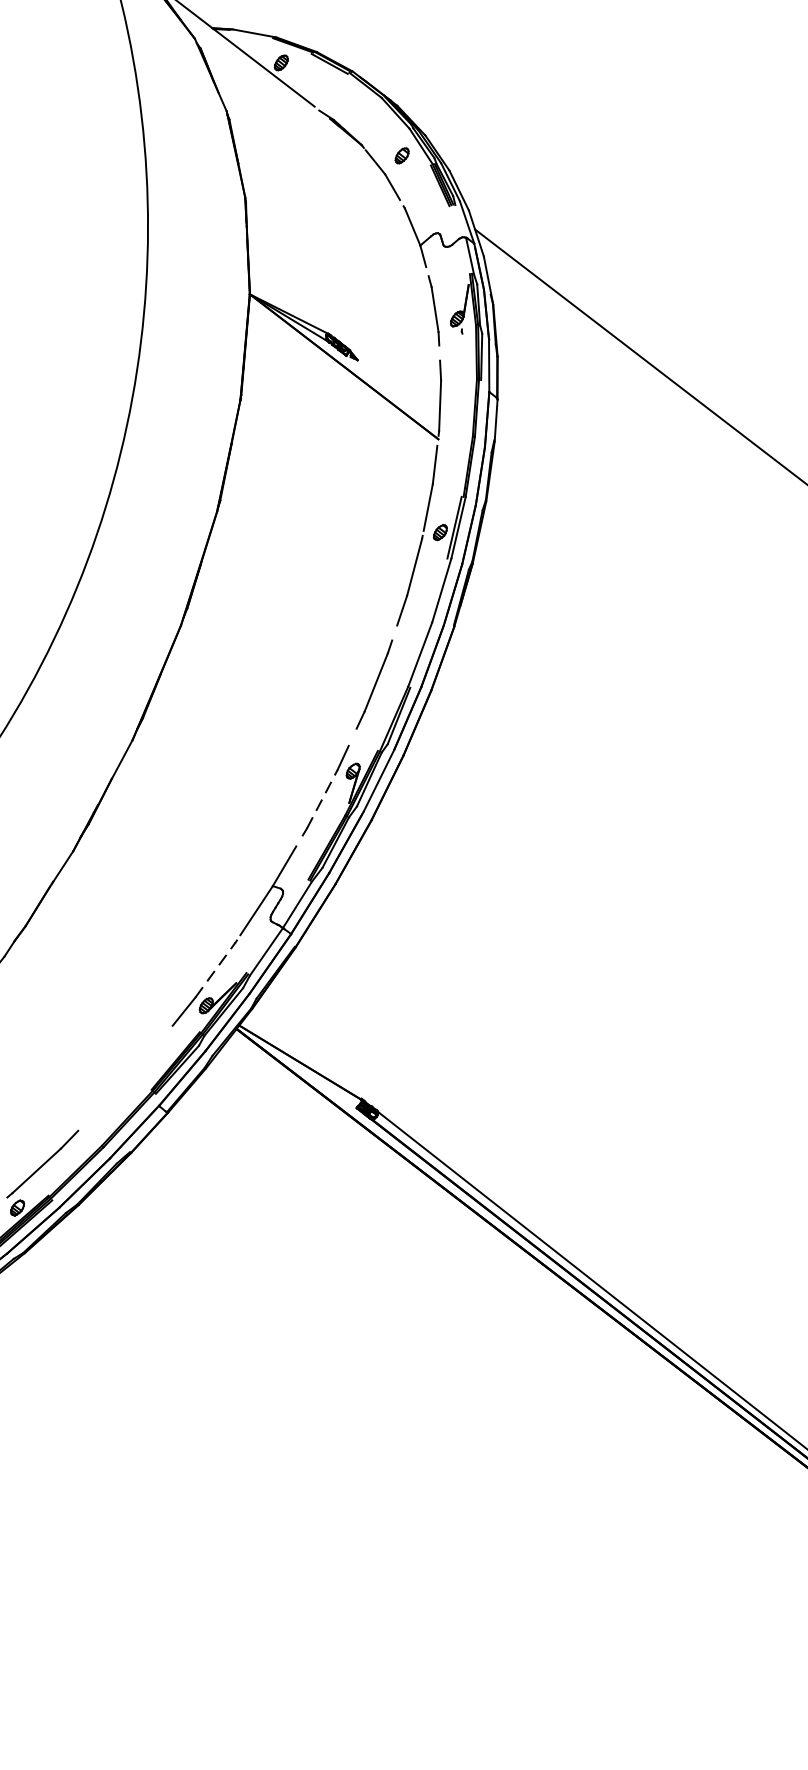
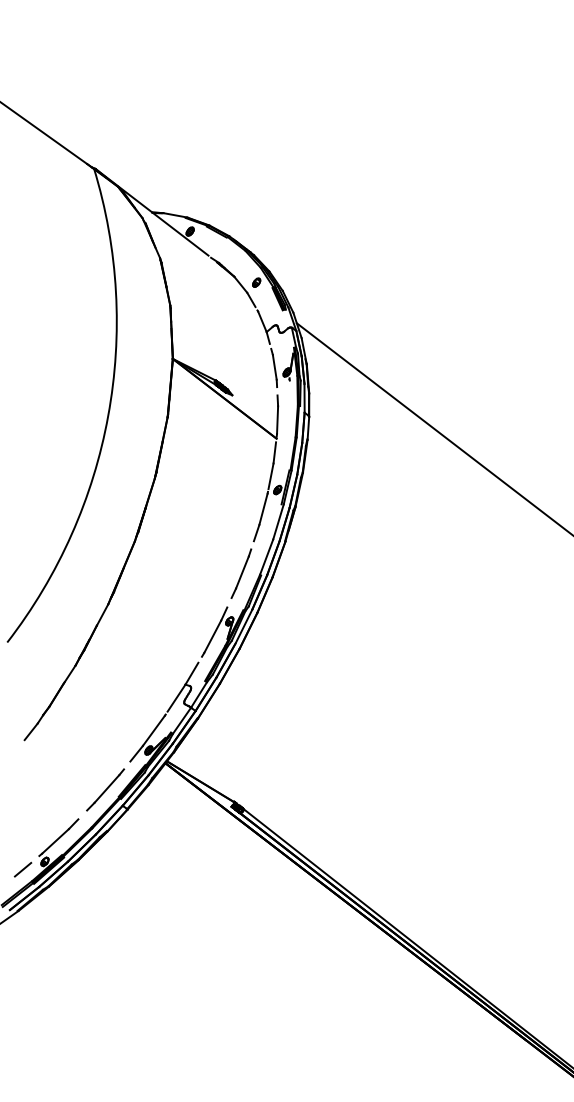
line: (321, 798) -> (212, 636), dashed -> solid
line: (214, 969) -> (153, 730), dashed -> solid
line: (127, 1076) -> (105, 789), added

